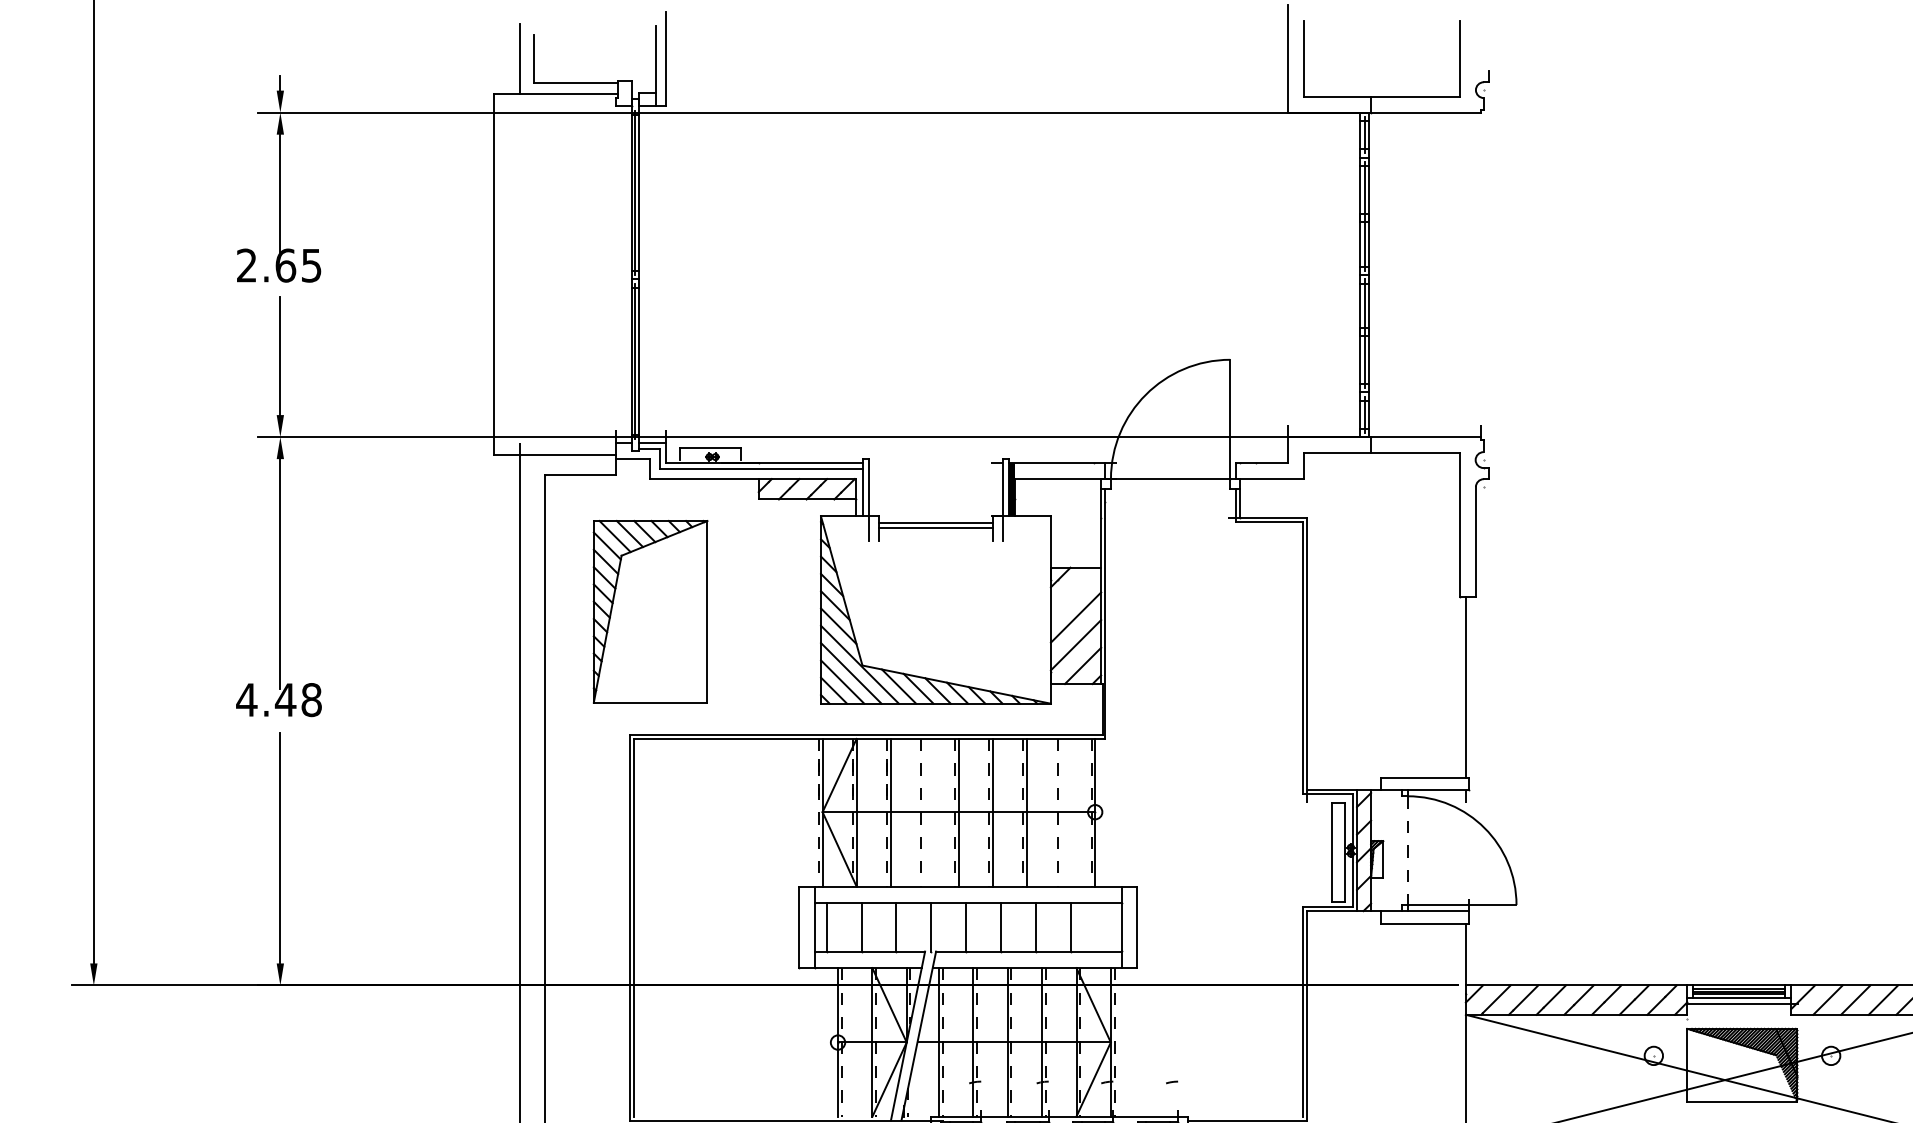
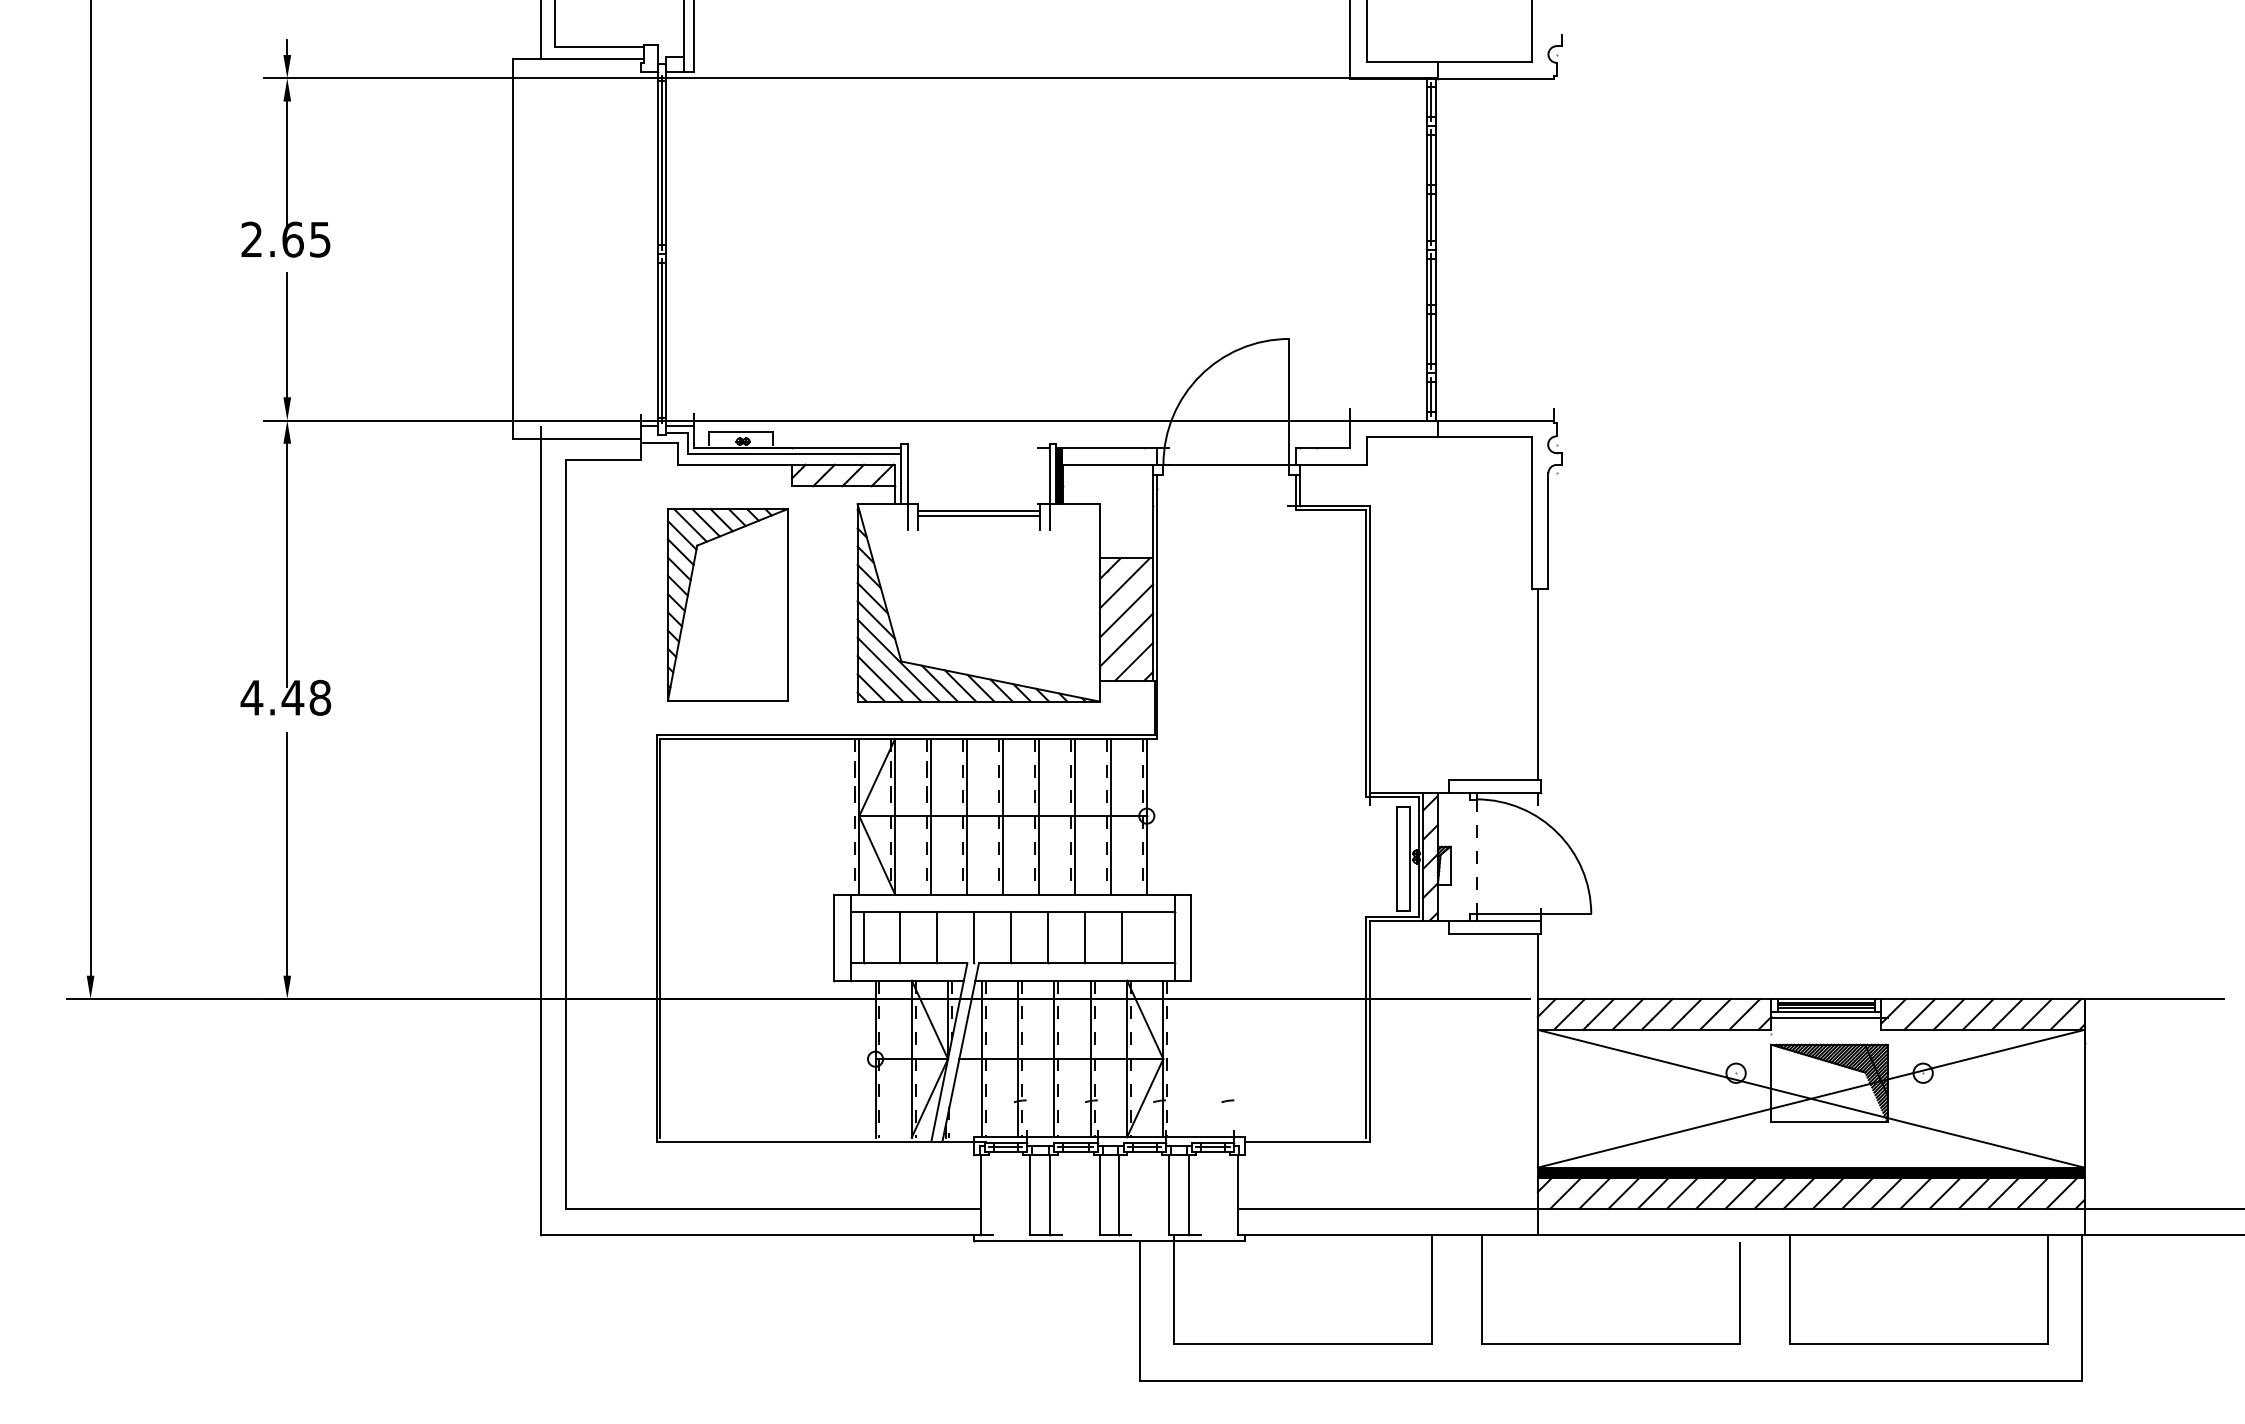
line: (1074, 591) -> (1124, 583), added
part: (650, 611) -> (727, 604), moved
line: (925, 812) -> (967, 816), added
line: (1060, 812) -> (1110, 816), added

